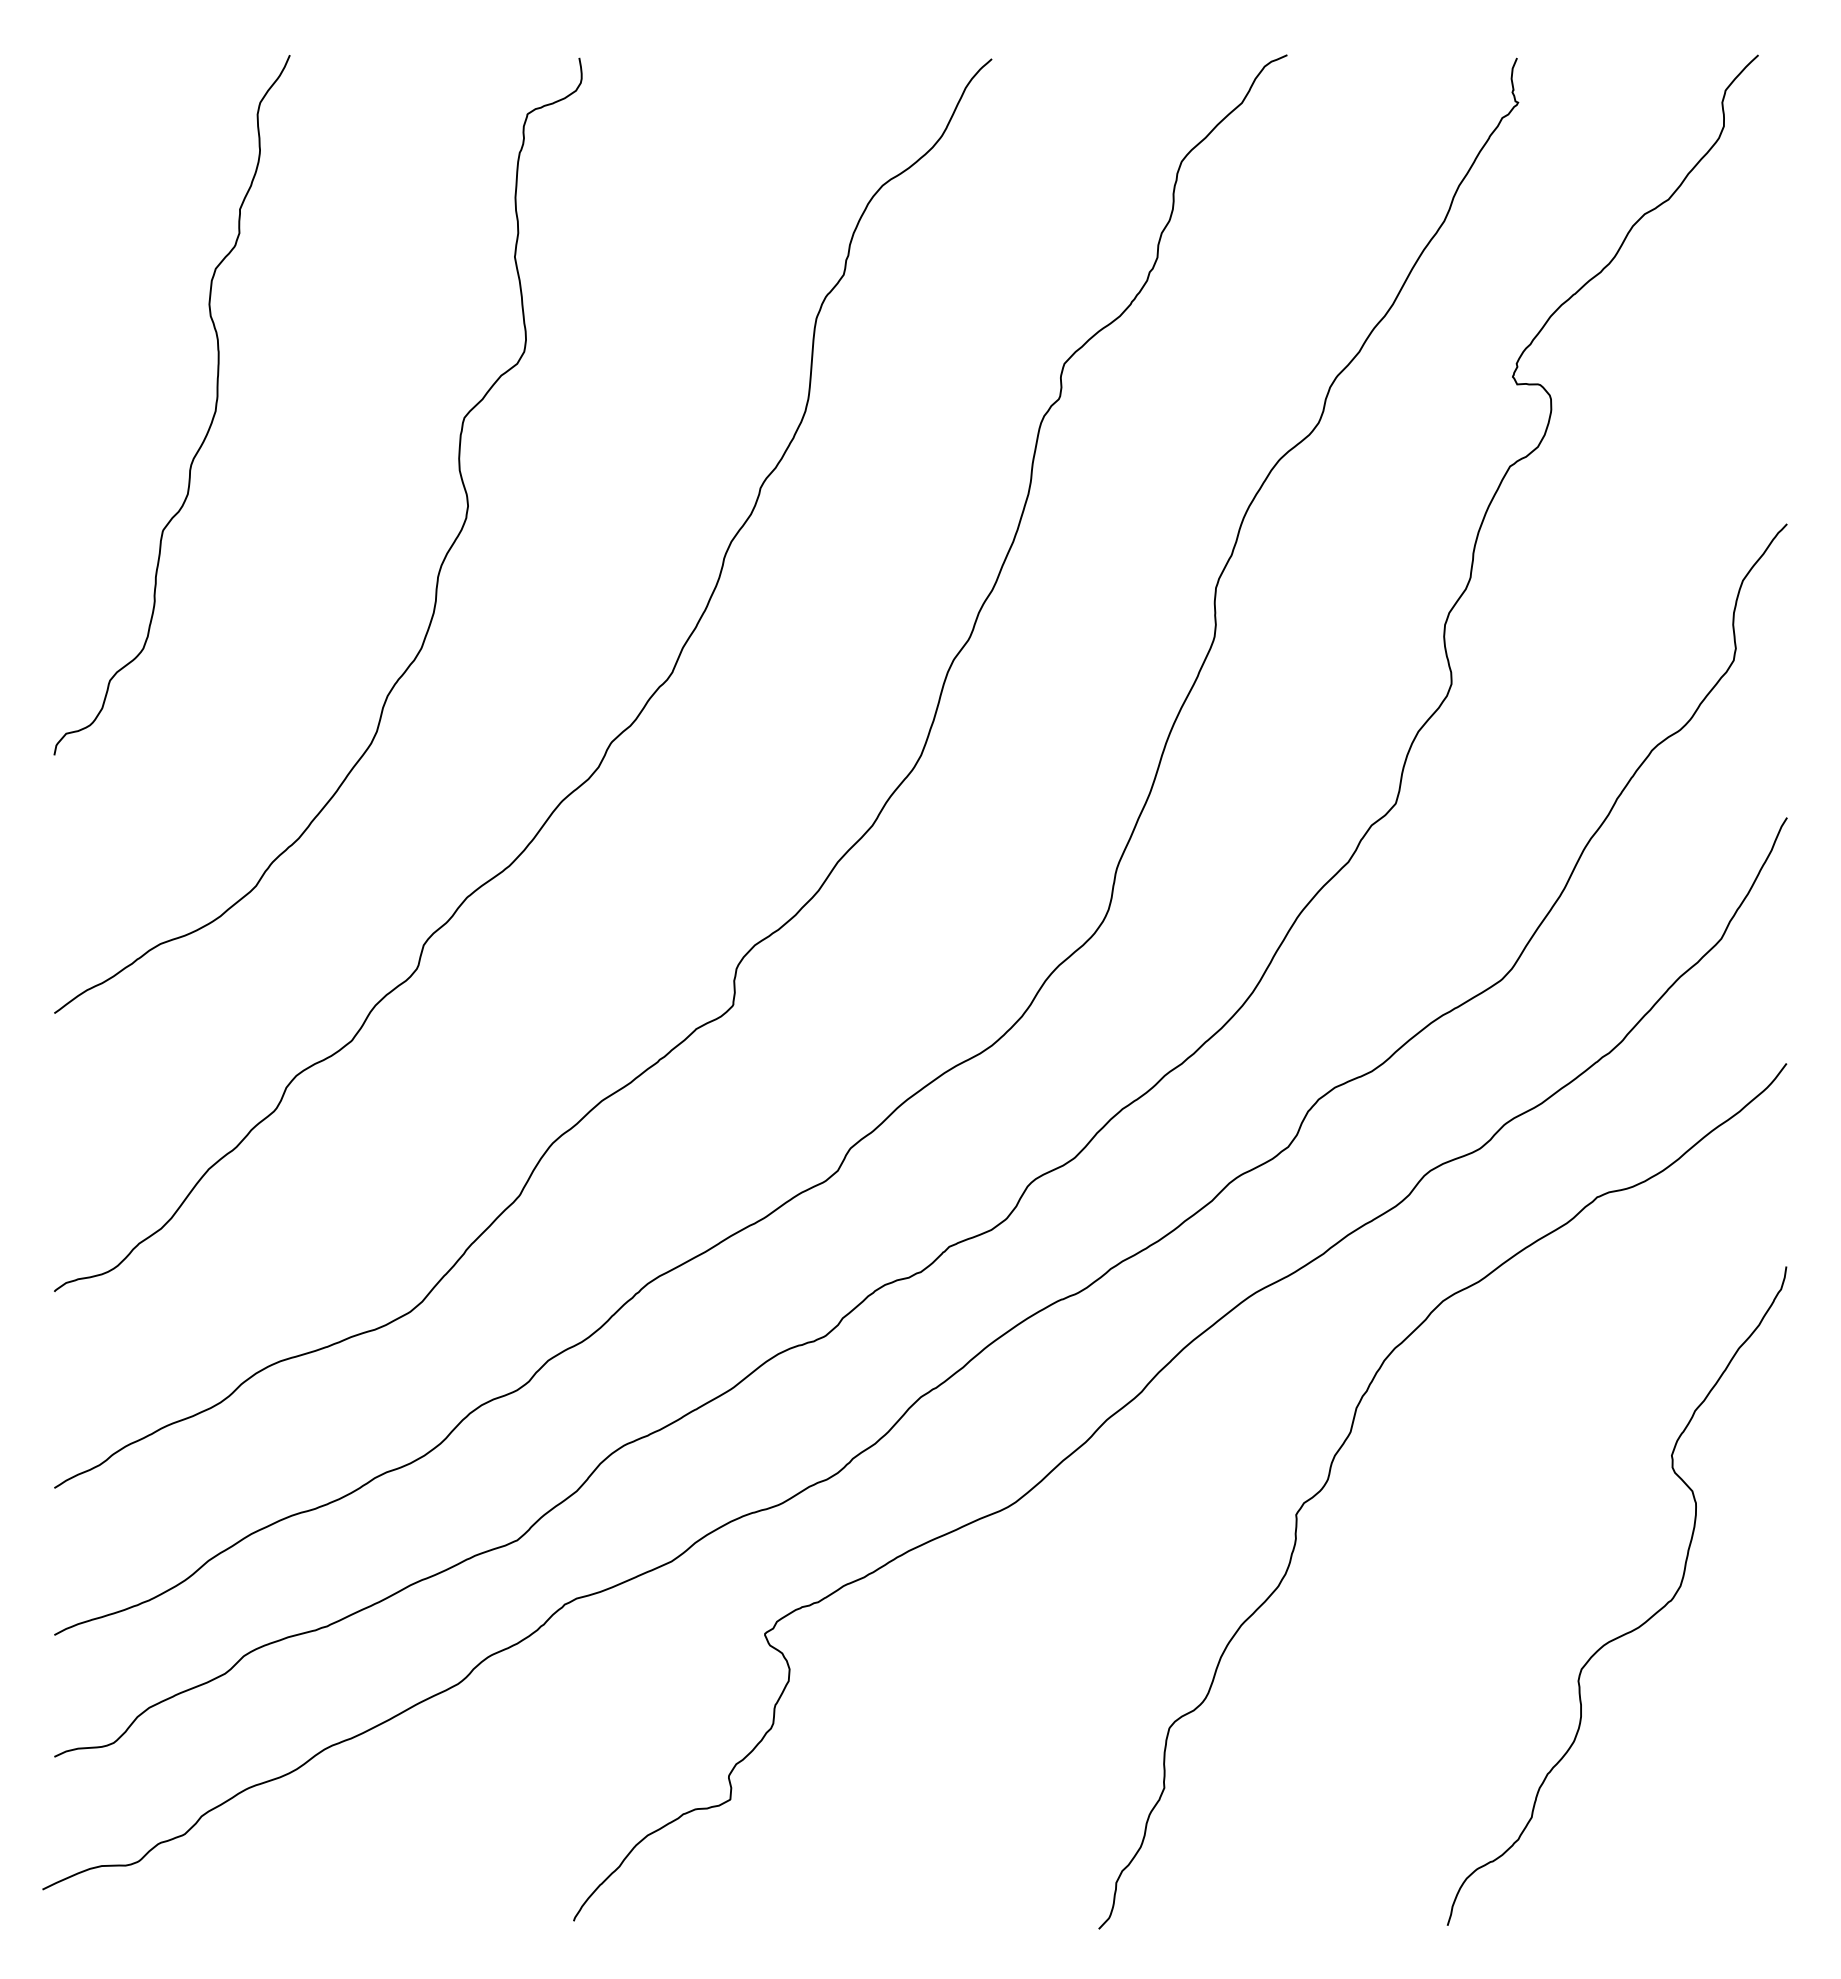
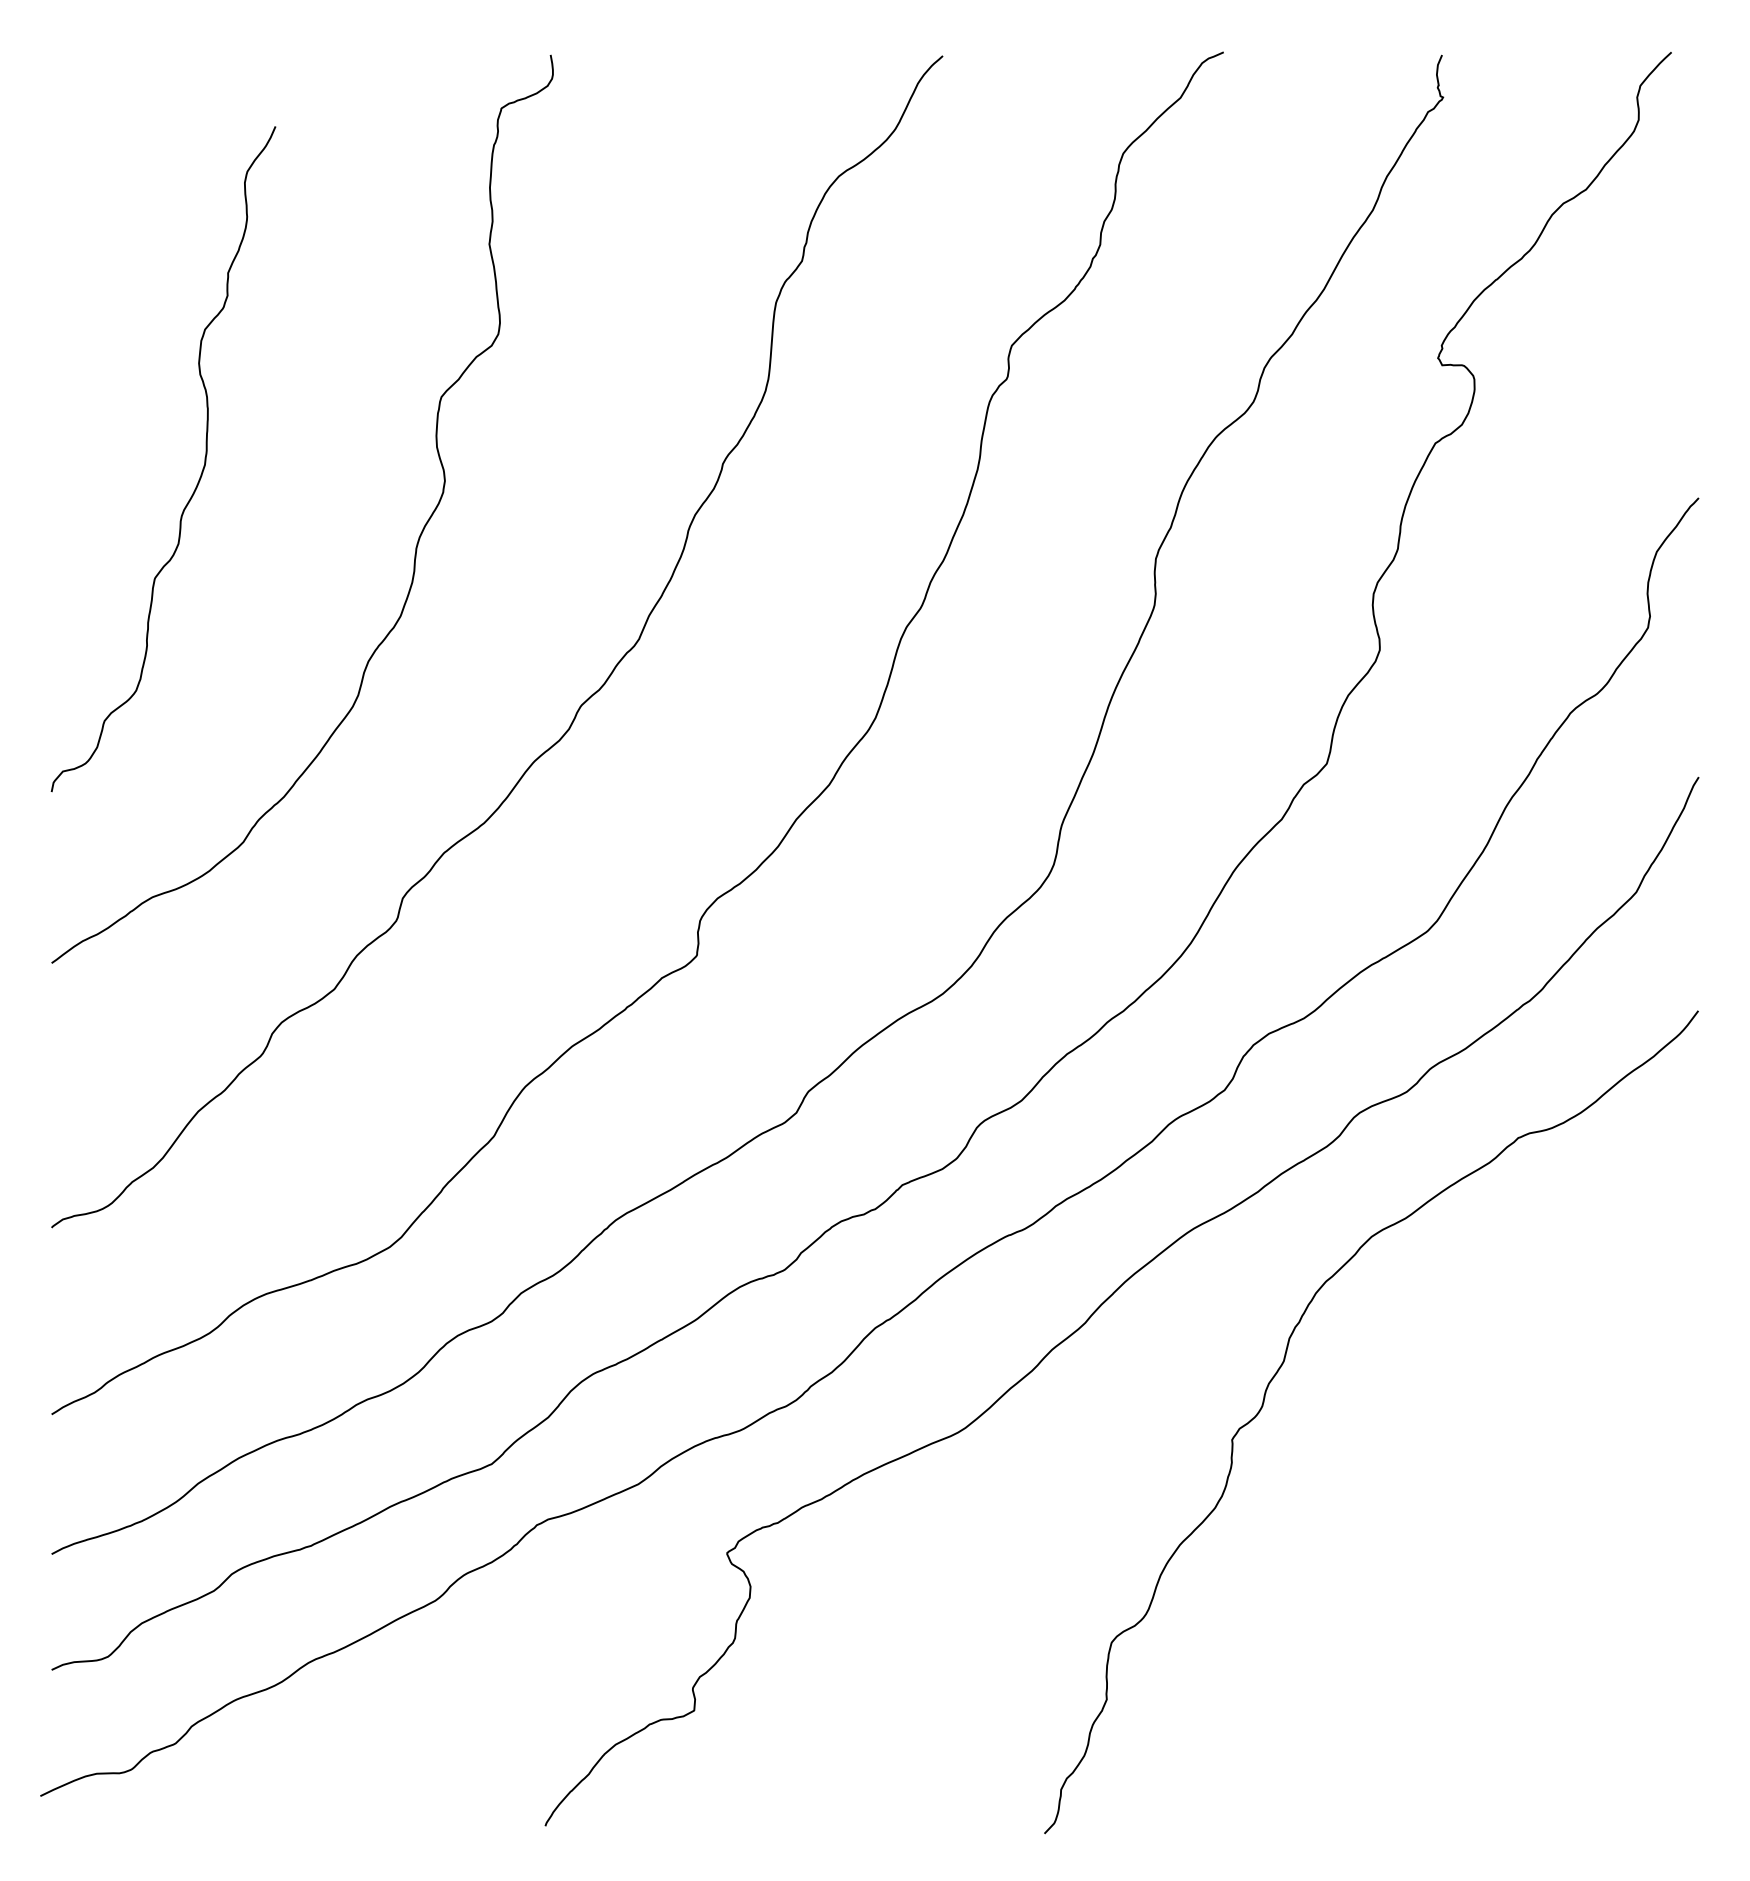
curve: (211, 419) -> (201, 472), moved
curve: (1632, 1629) -> (1551, 1548), removed

